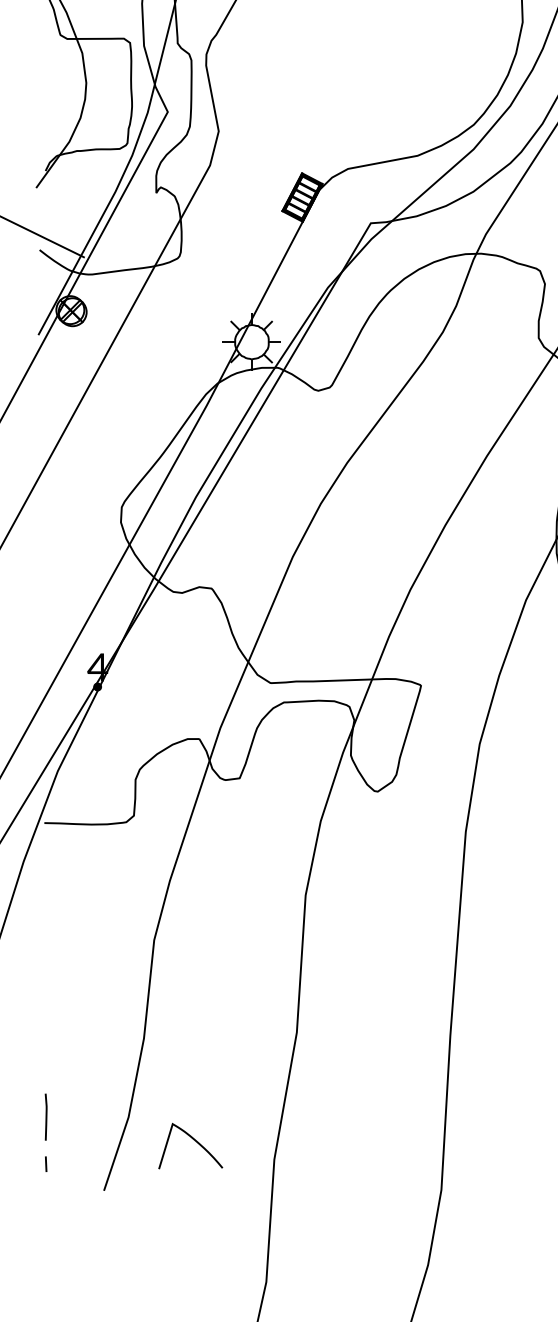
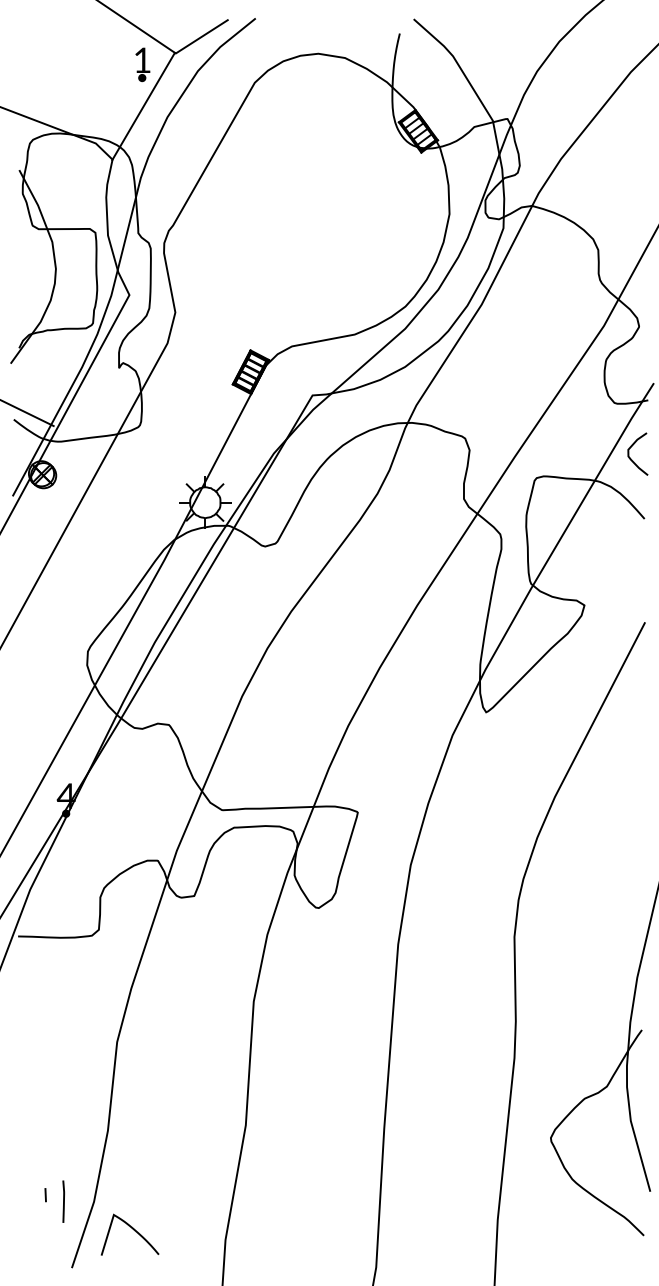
line: (45, 1116) -> (63, 1201), moved
curve: (194, 1141) -> (133, 1230), moved
line: (45, 1164) -> (45, 1195), moved

